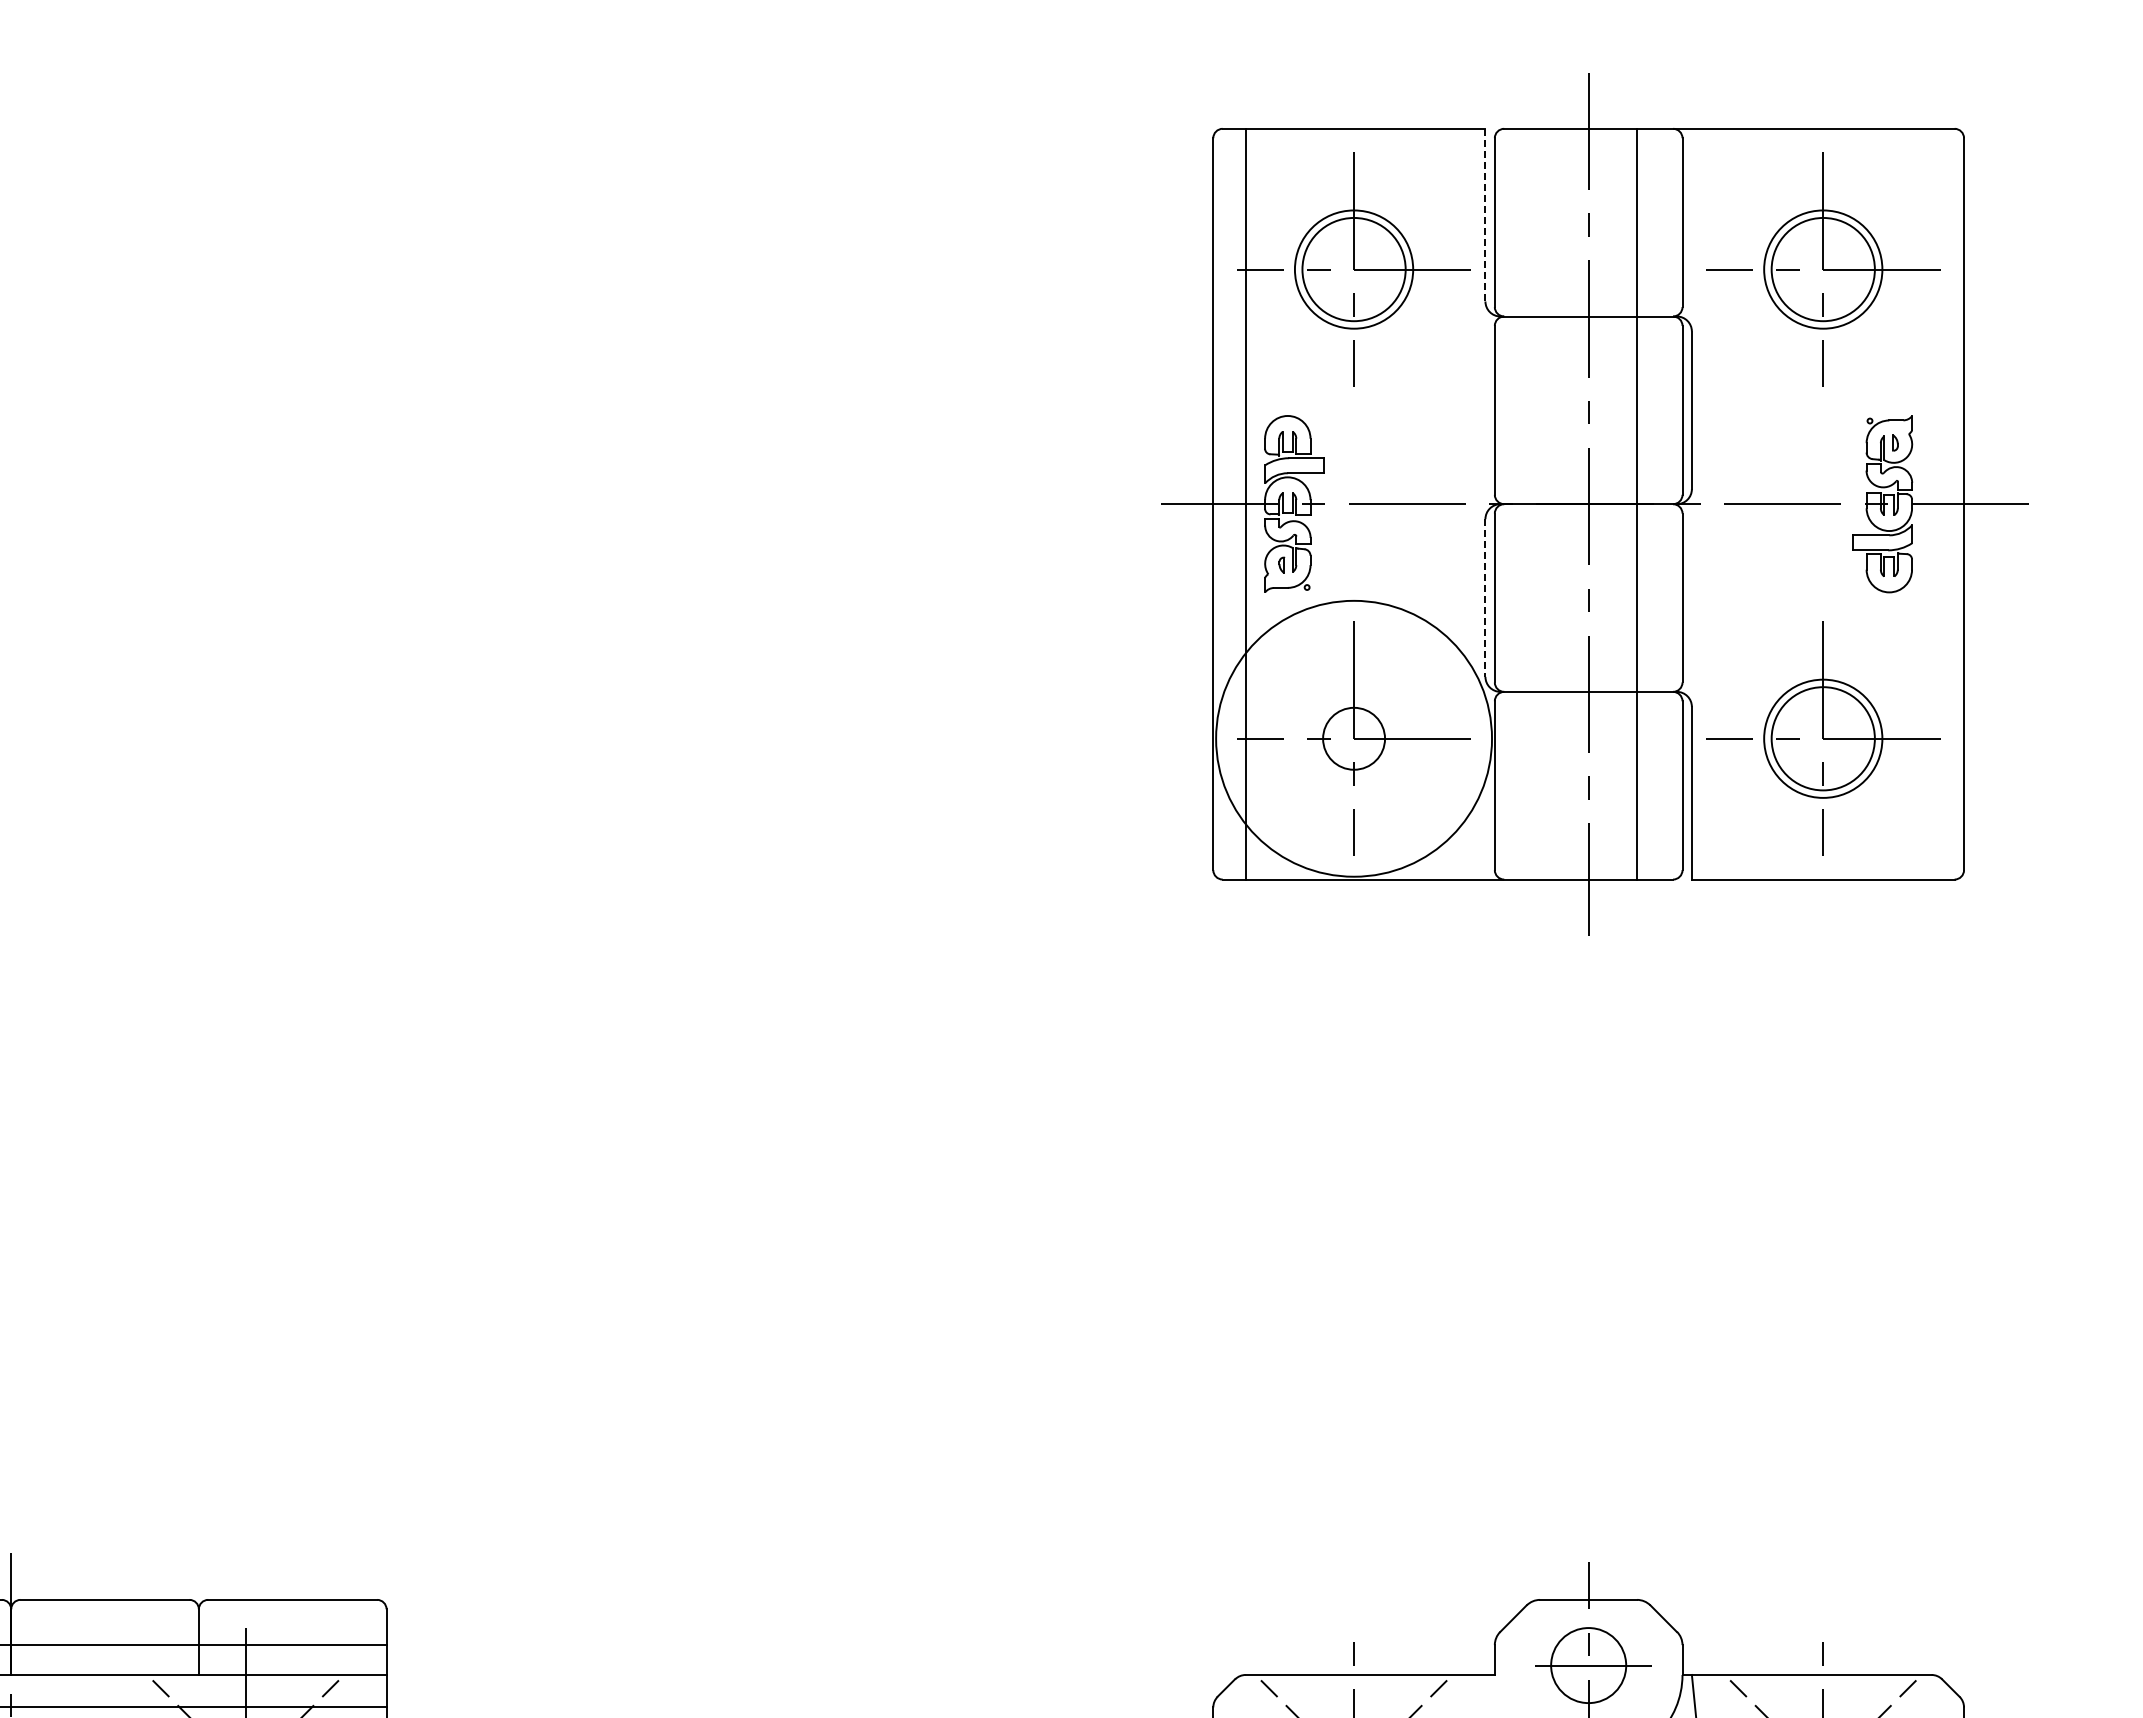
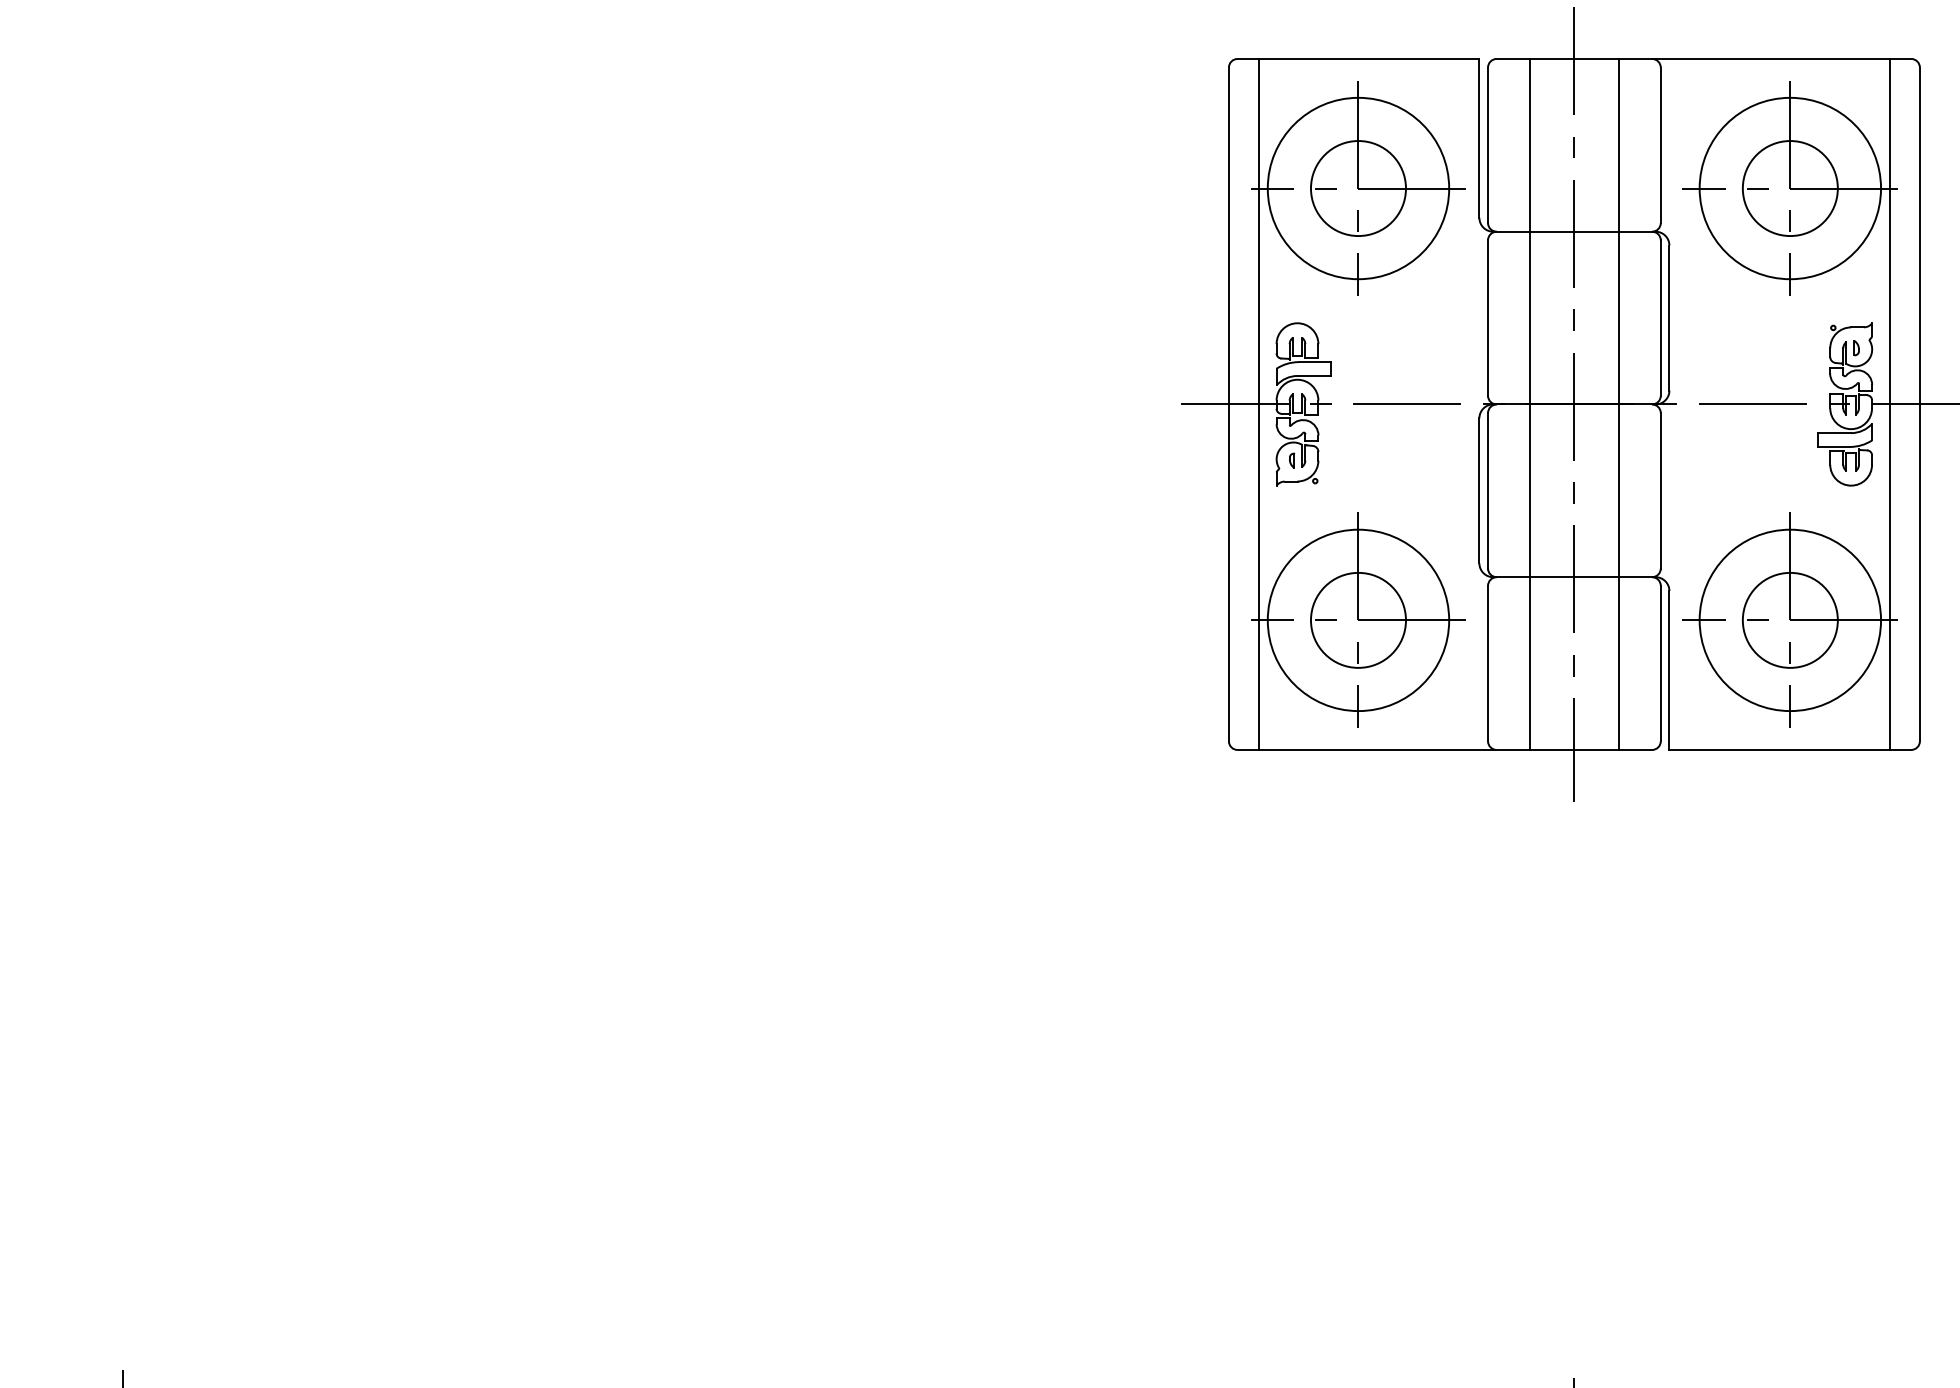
line: (1485, 215) -> (1479, 138), dashed -> solid
circle: (1353, 269) -> (1357, 188), size x1.67
circle: (1822, 269) -> (1789, 188), size x1.67
line: (1540, 503) -> (1530, 403), added
line: (1931, 503) -> (1889, 403), added
line: (1485, 598) -> (1479, 491), dashed -> solid
circle: (1353, 738) -> (1357, 620), size x0.71
circle: (1353, 738) -> (1357, 620), size x1.67
circle: (1822, 738) -> (1789, 620), size x1.67

